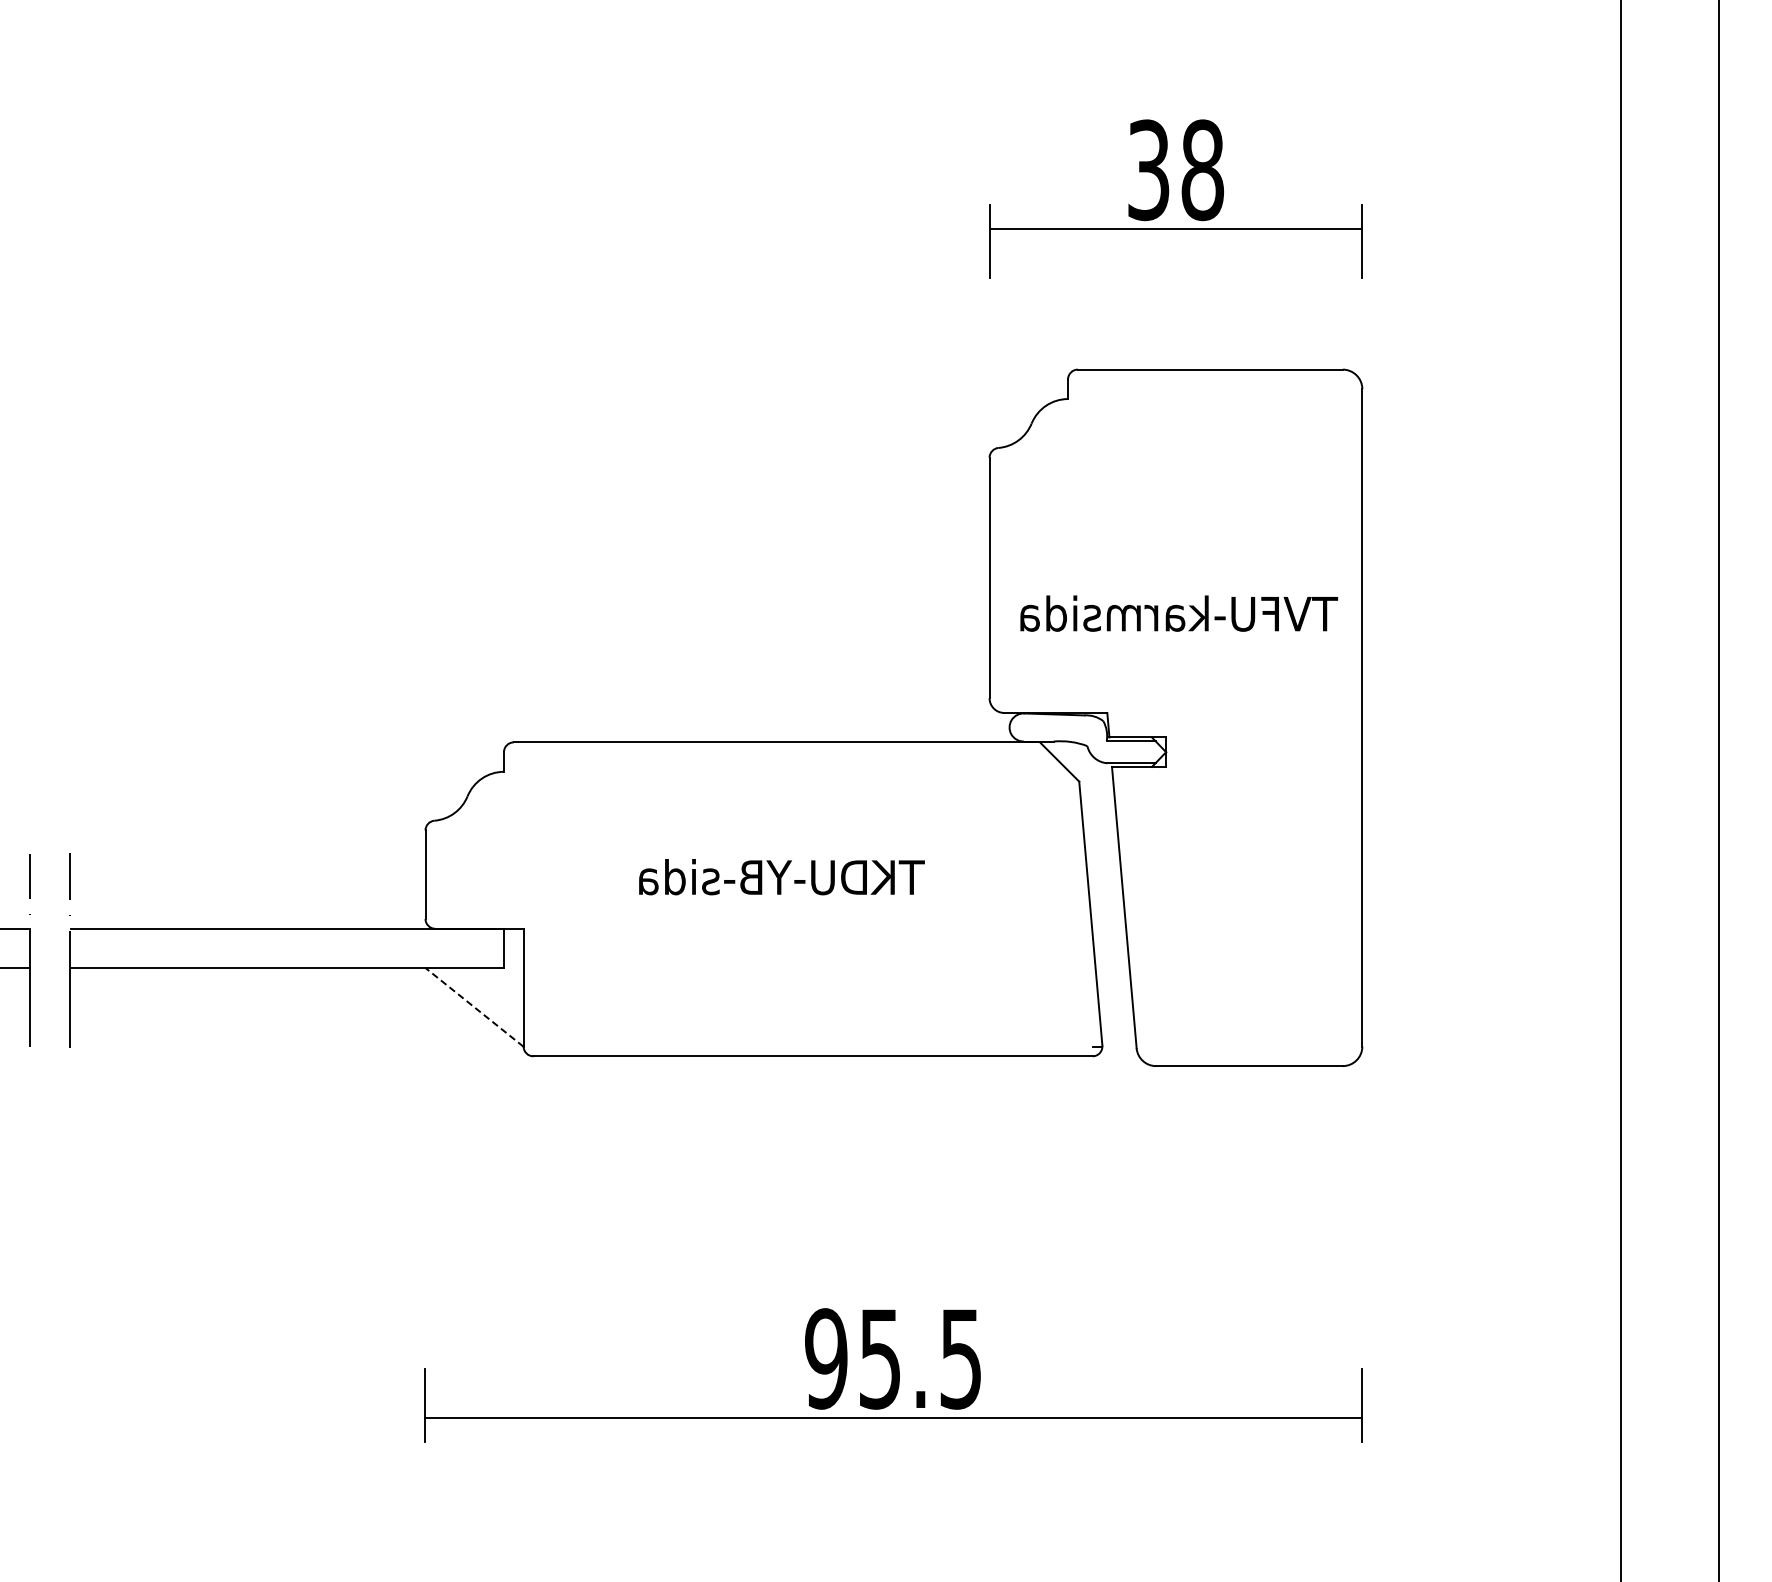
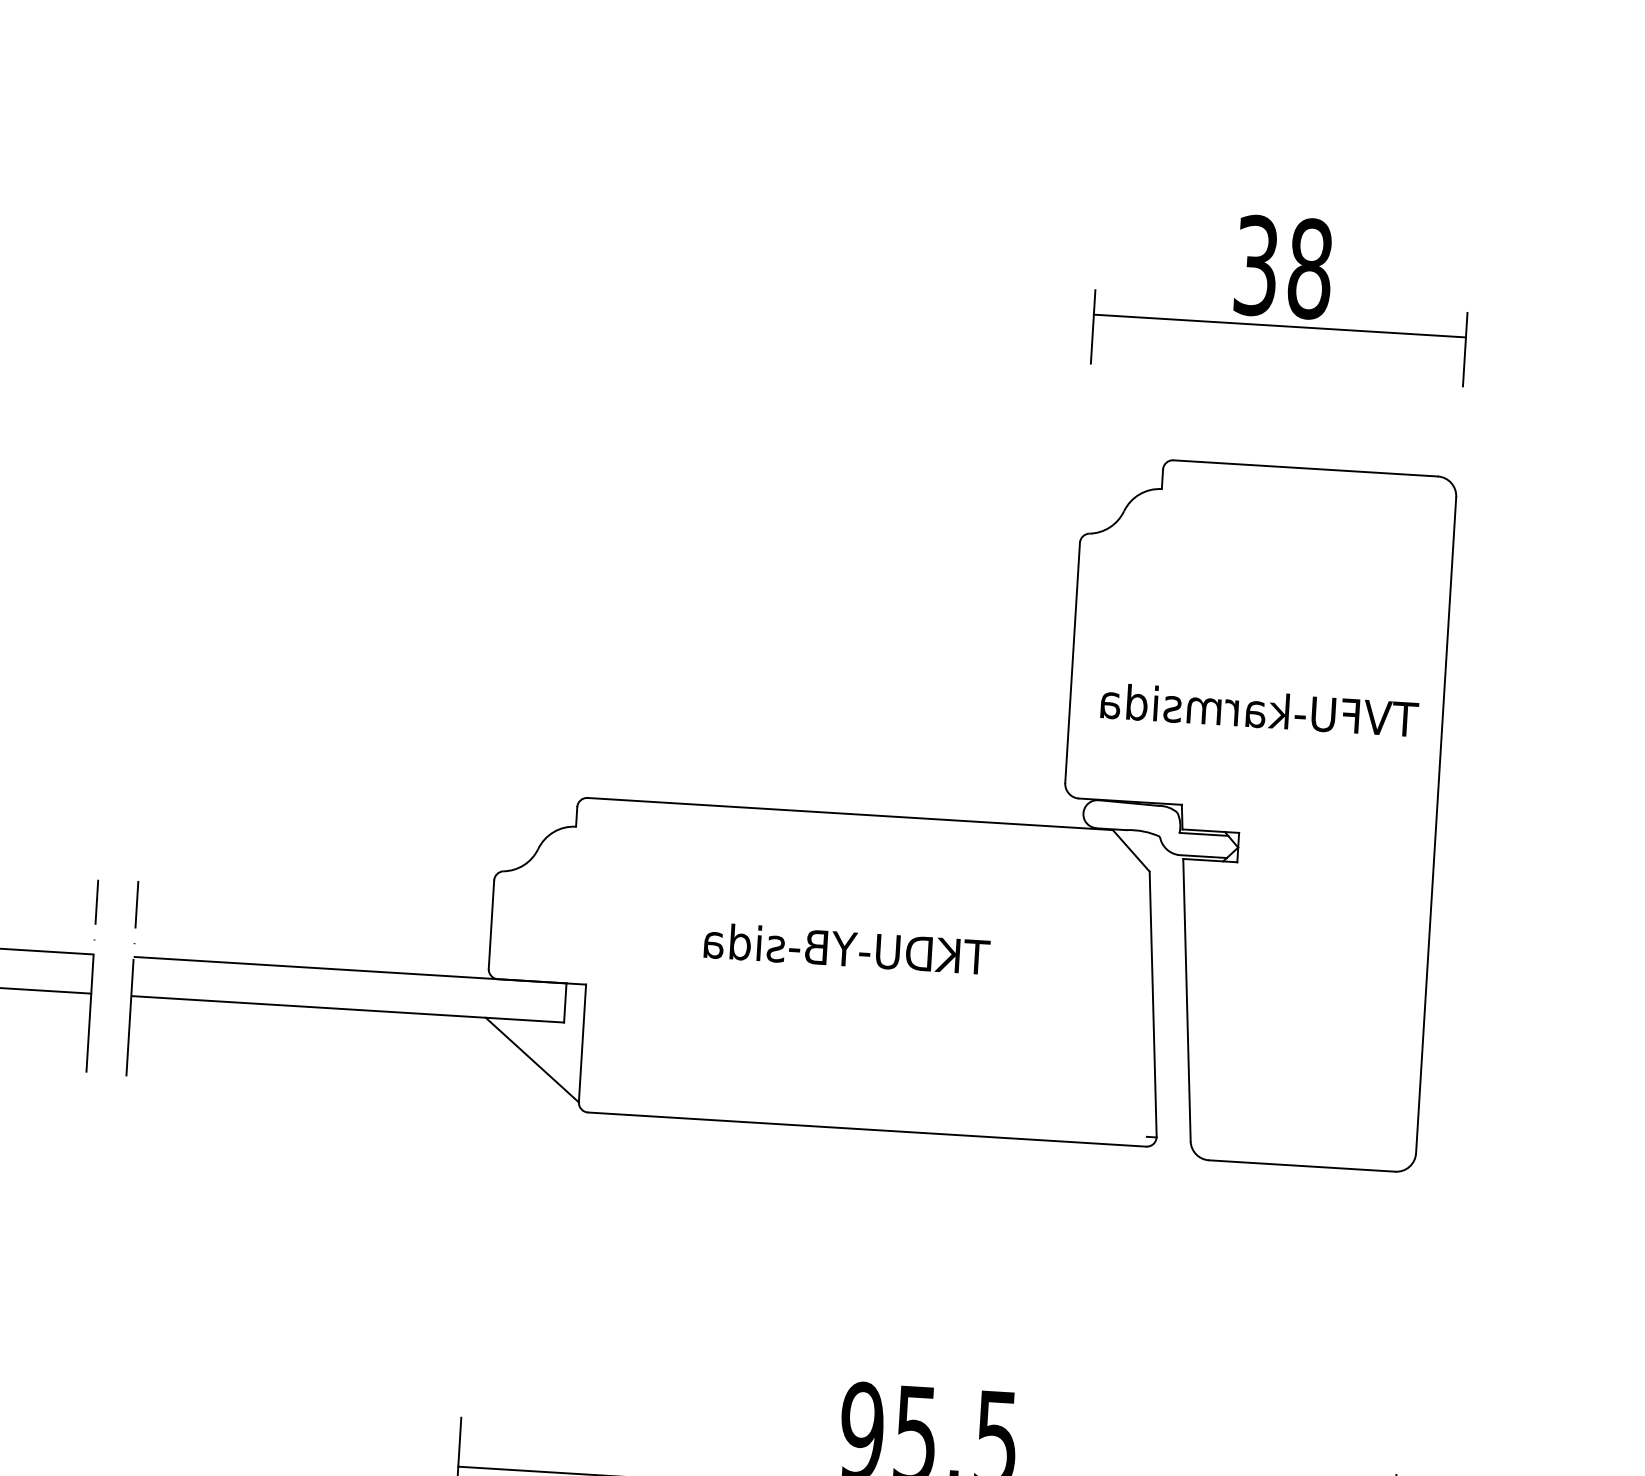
line: (474, 1007) -> (532, 1060), dashed -> solid

